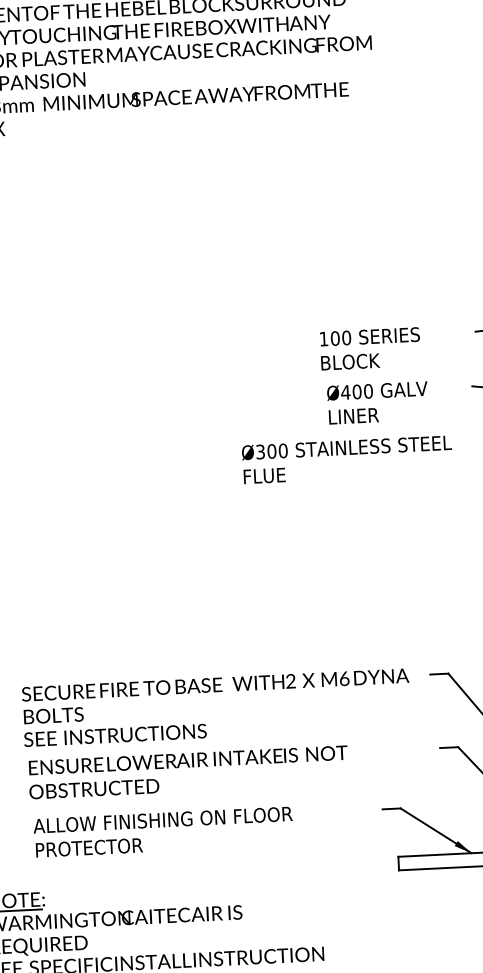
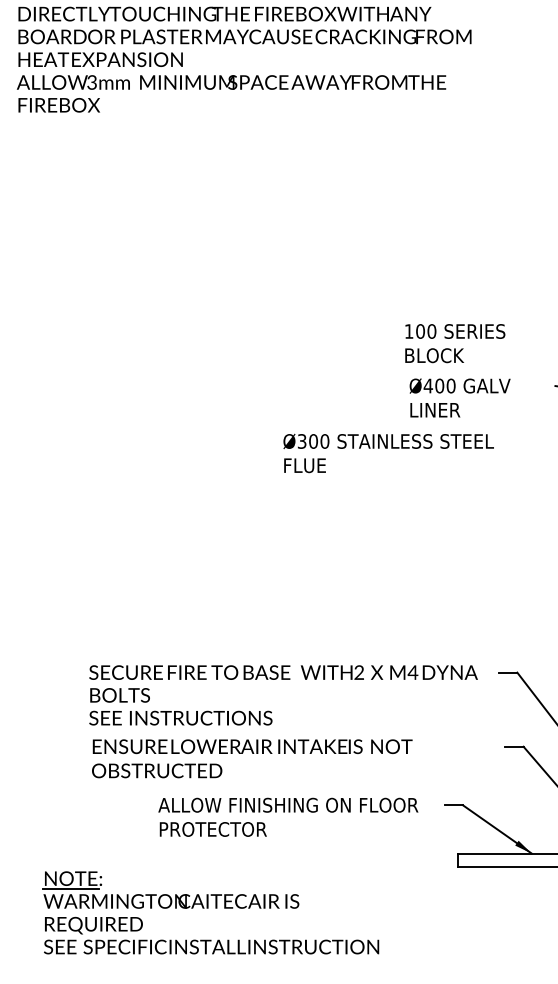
text: (347, 459) -> (388, 453), moved
text: (343, 678) -> (412, 672), M6 -> M4
text: (163, 831) -> (288, 816), moved

